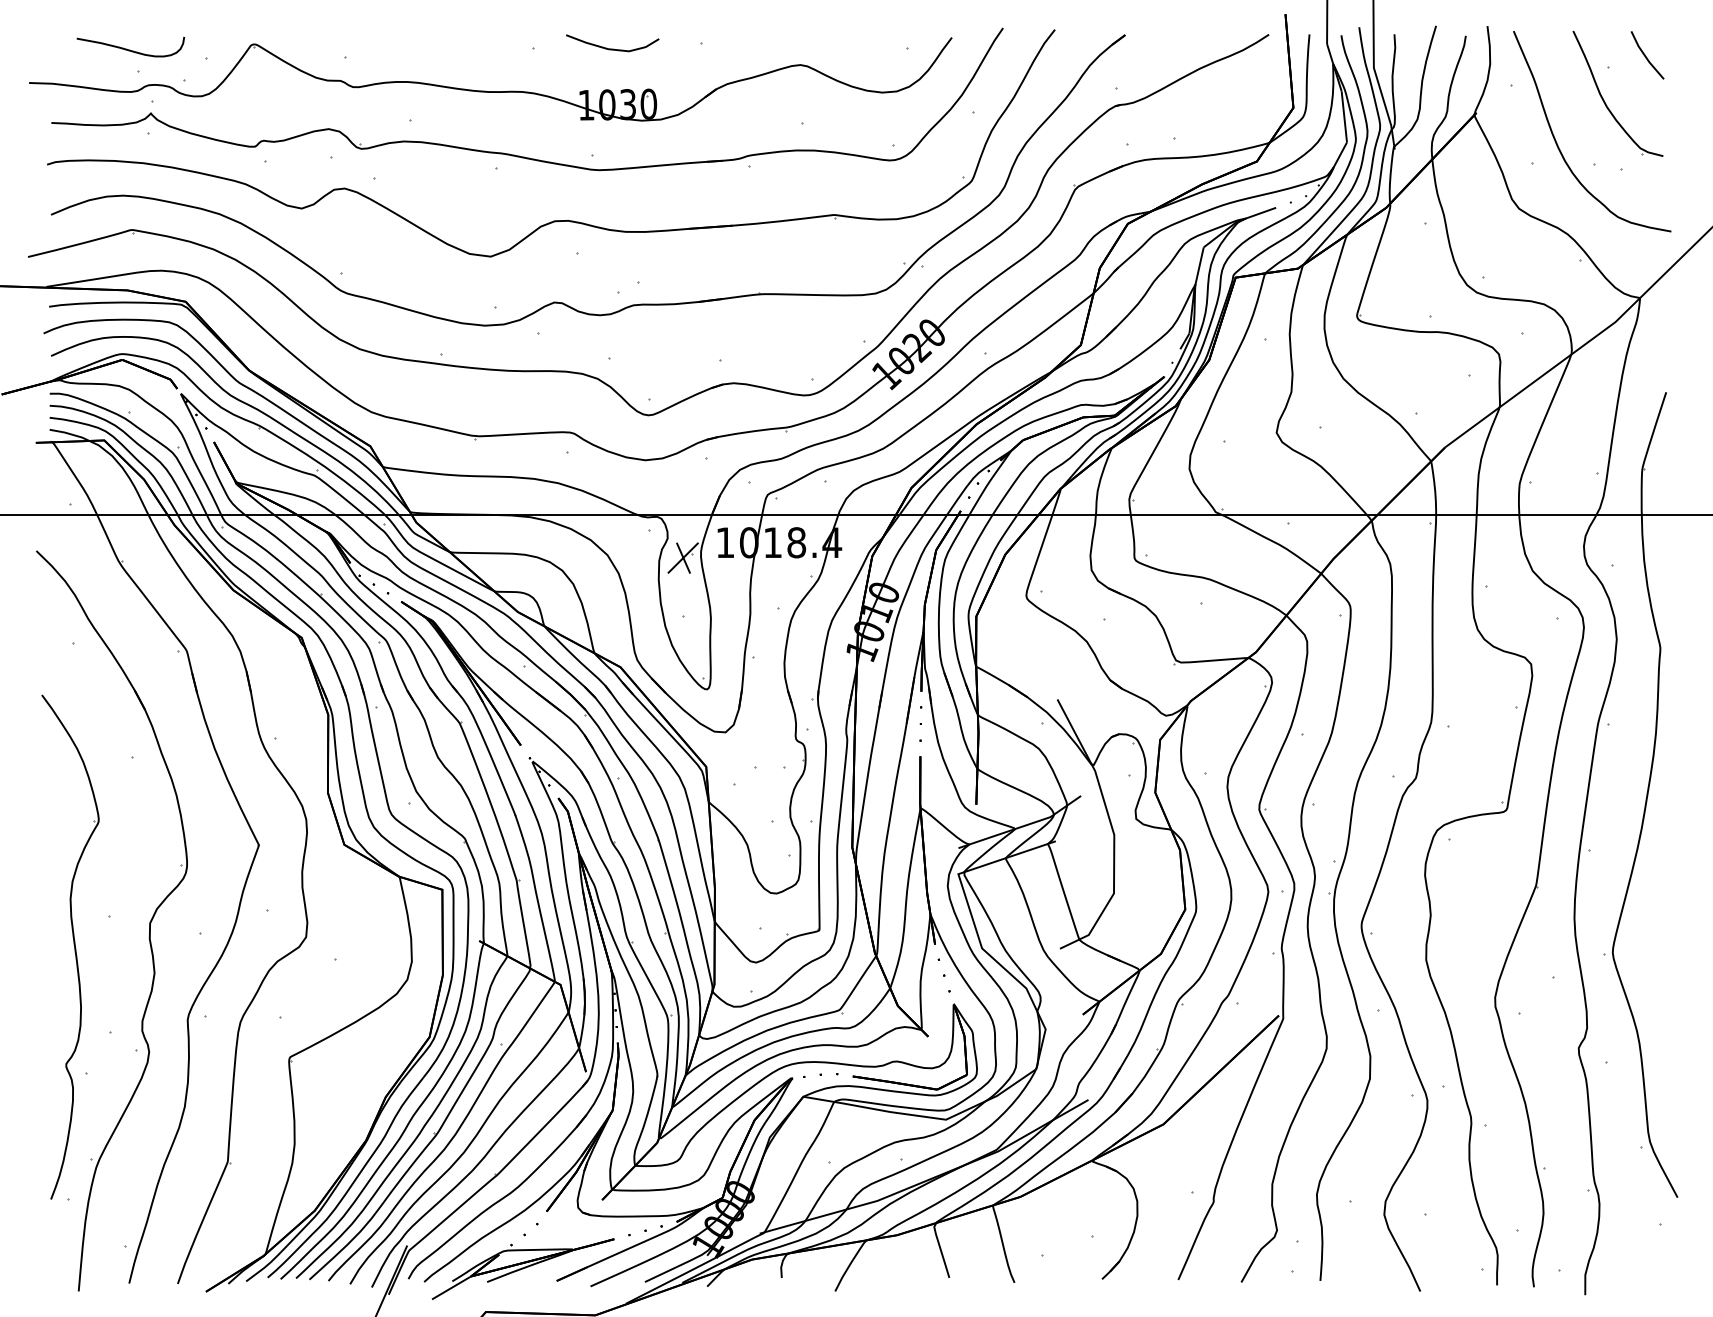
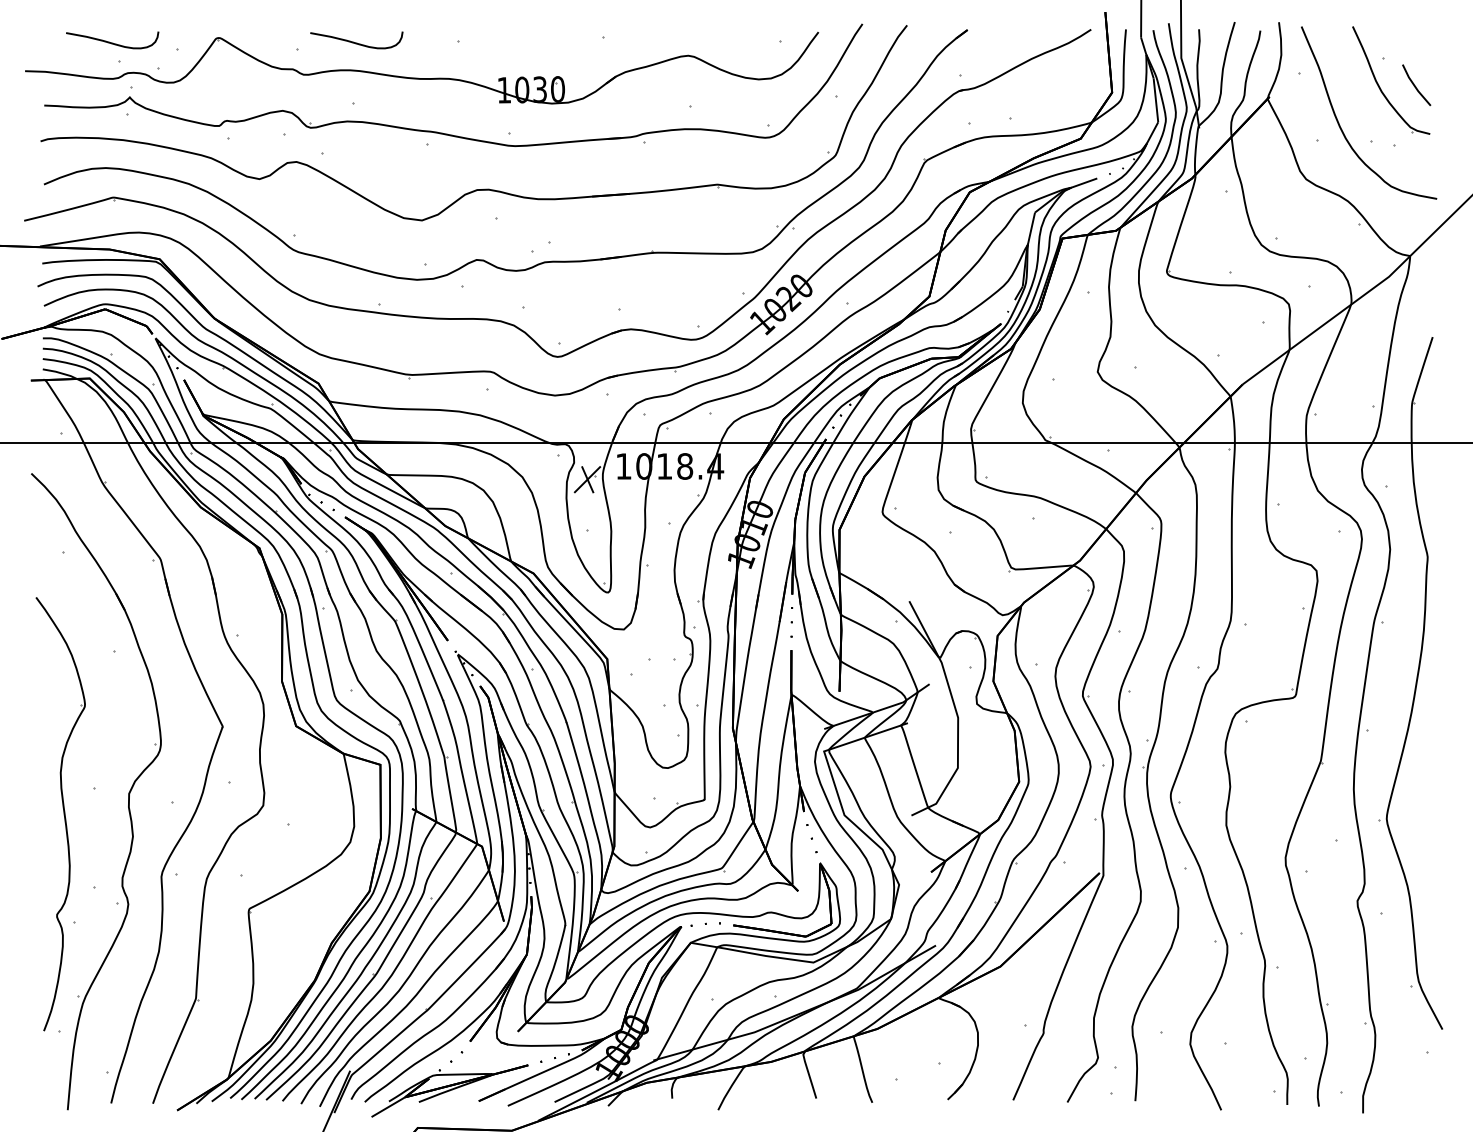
curve: (612, 48) -> (526, 41), removed
curve: (414, 49) -> (356, 42), added
line: (1646, 56) -> (1415, 86), moved

